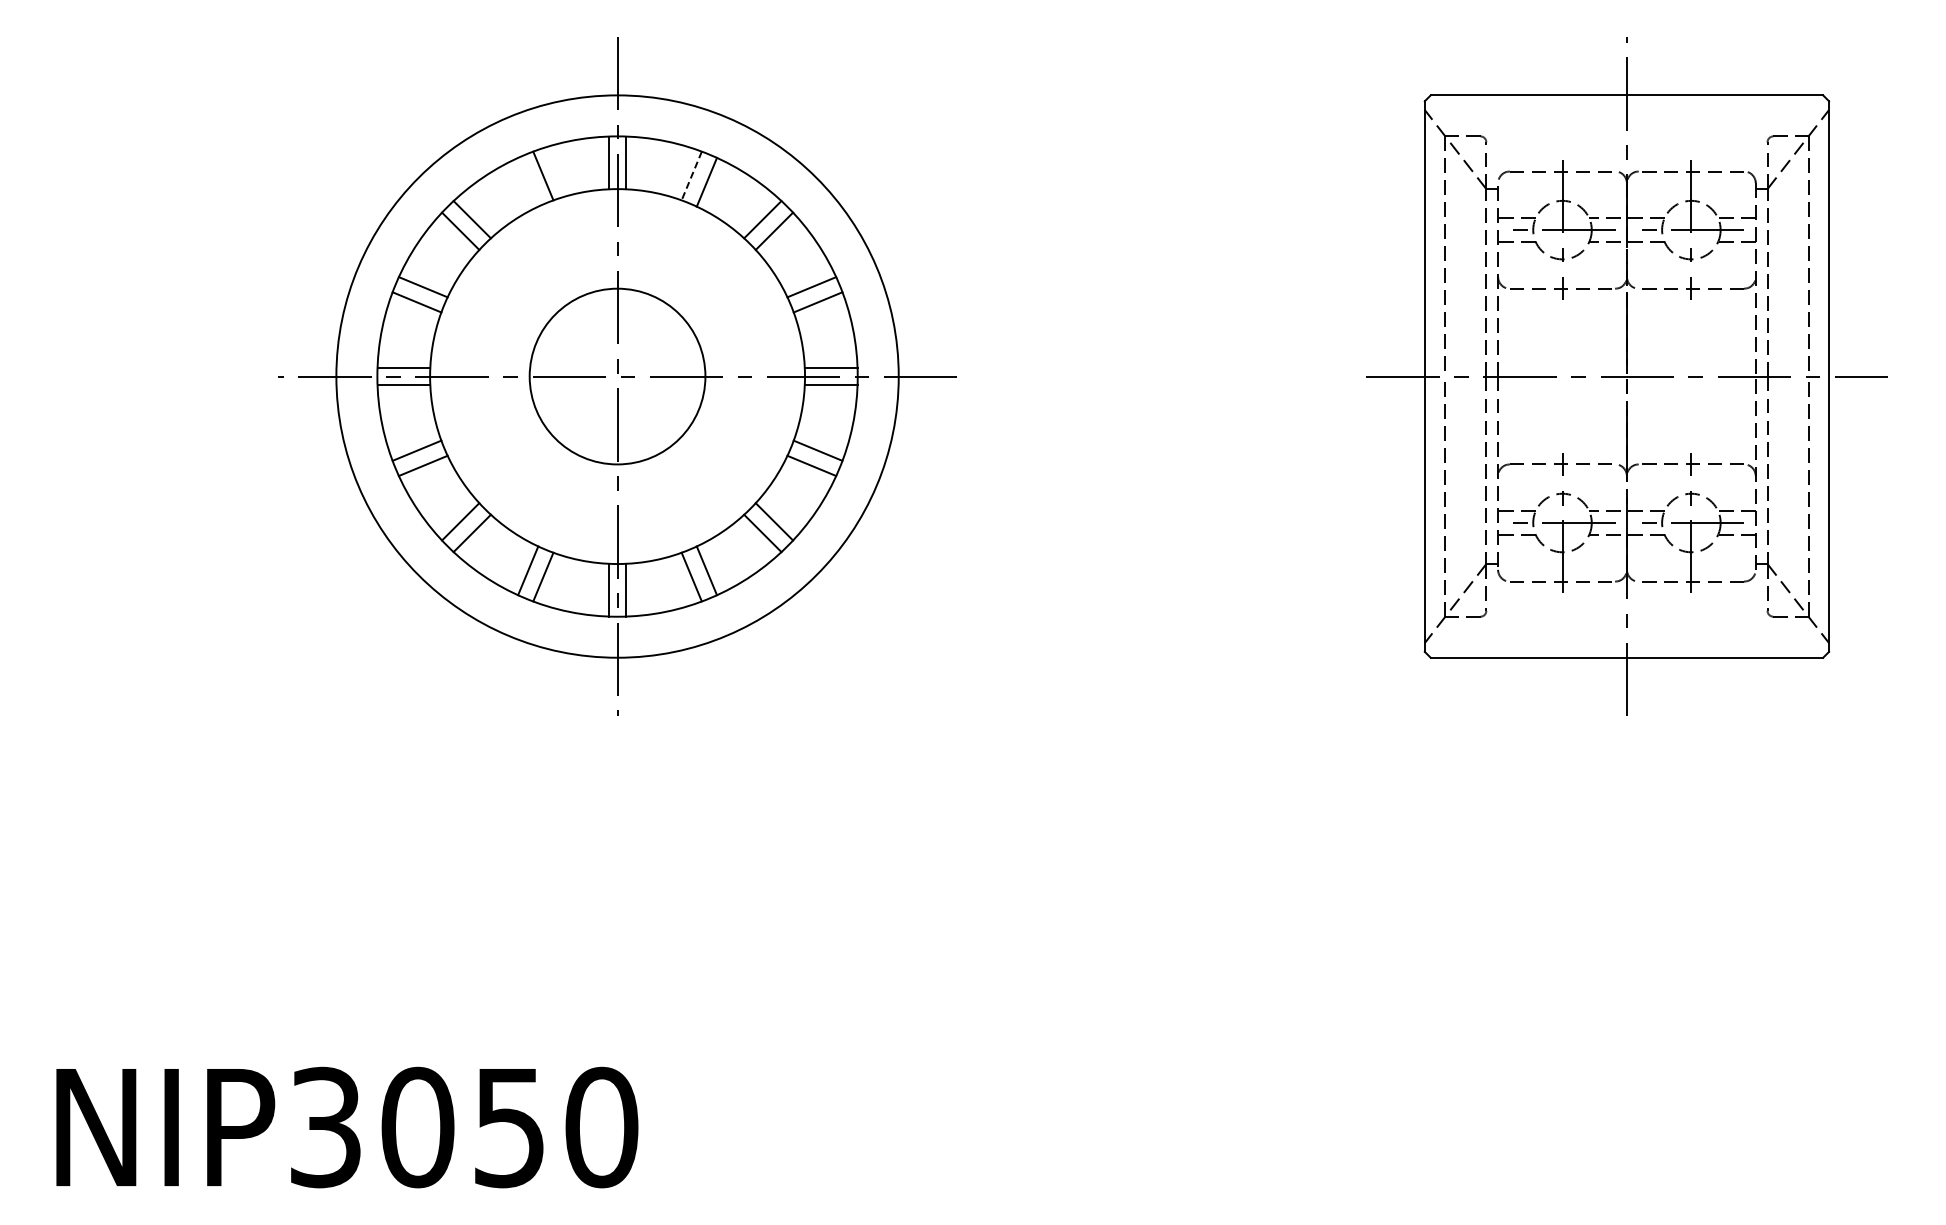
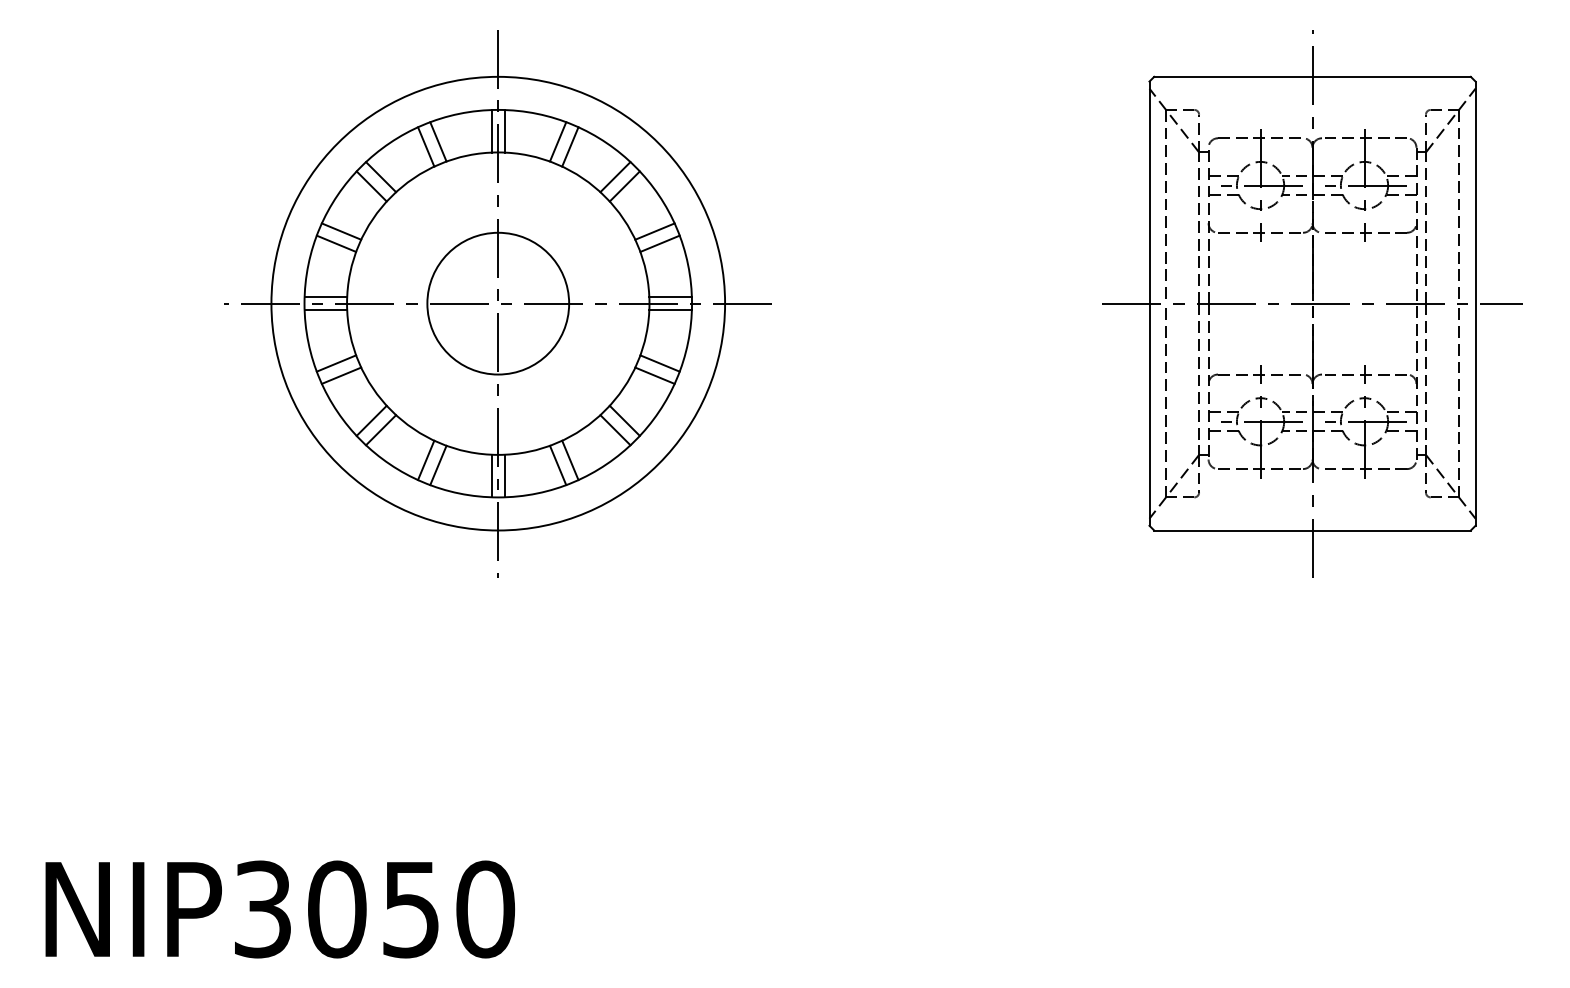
line: (691, 176) -> (557, 142), dashed -> solid
line: (528, 181) -> (426, 146), added

